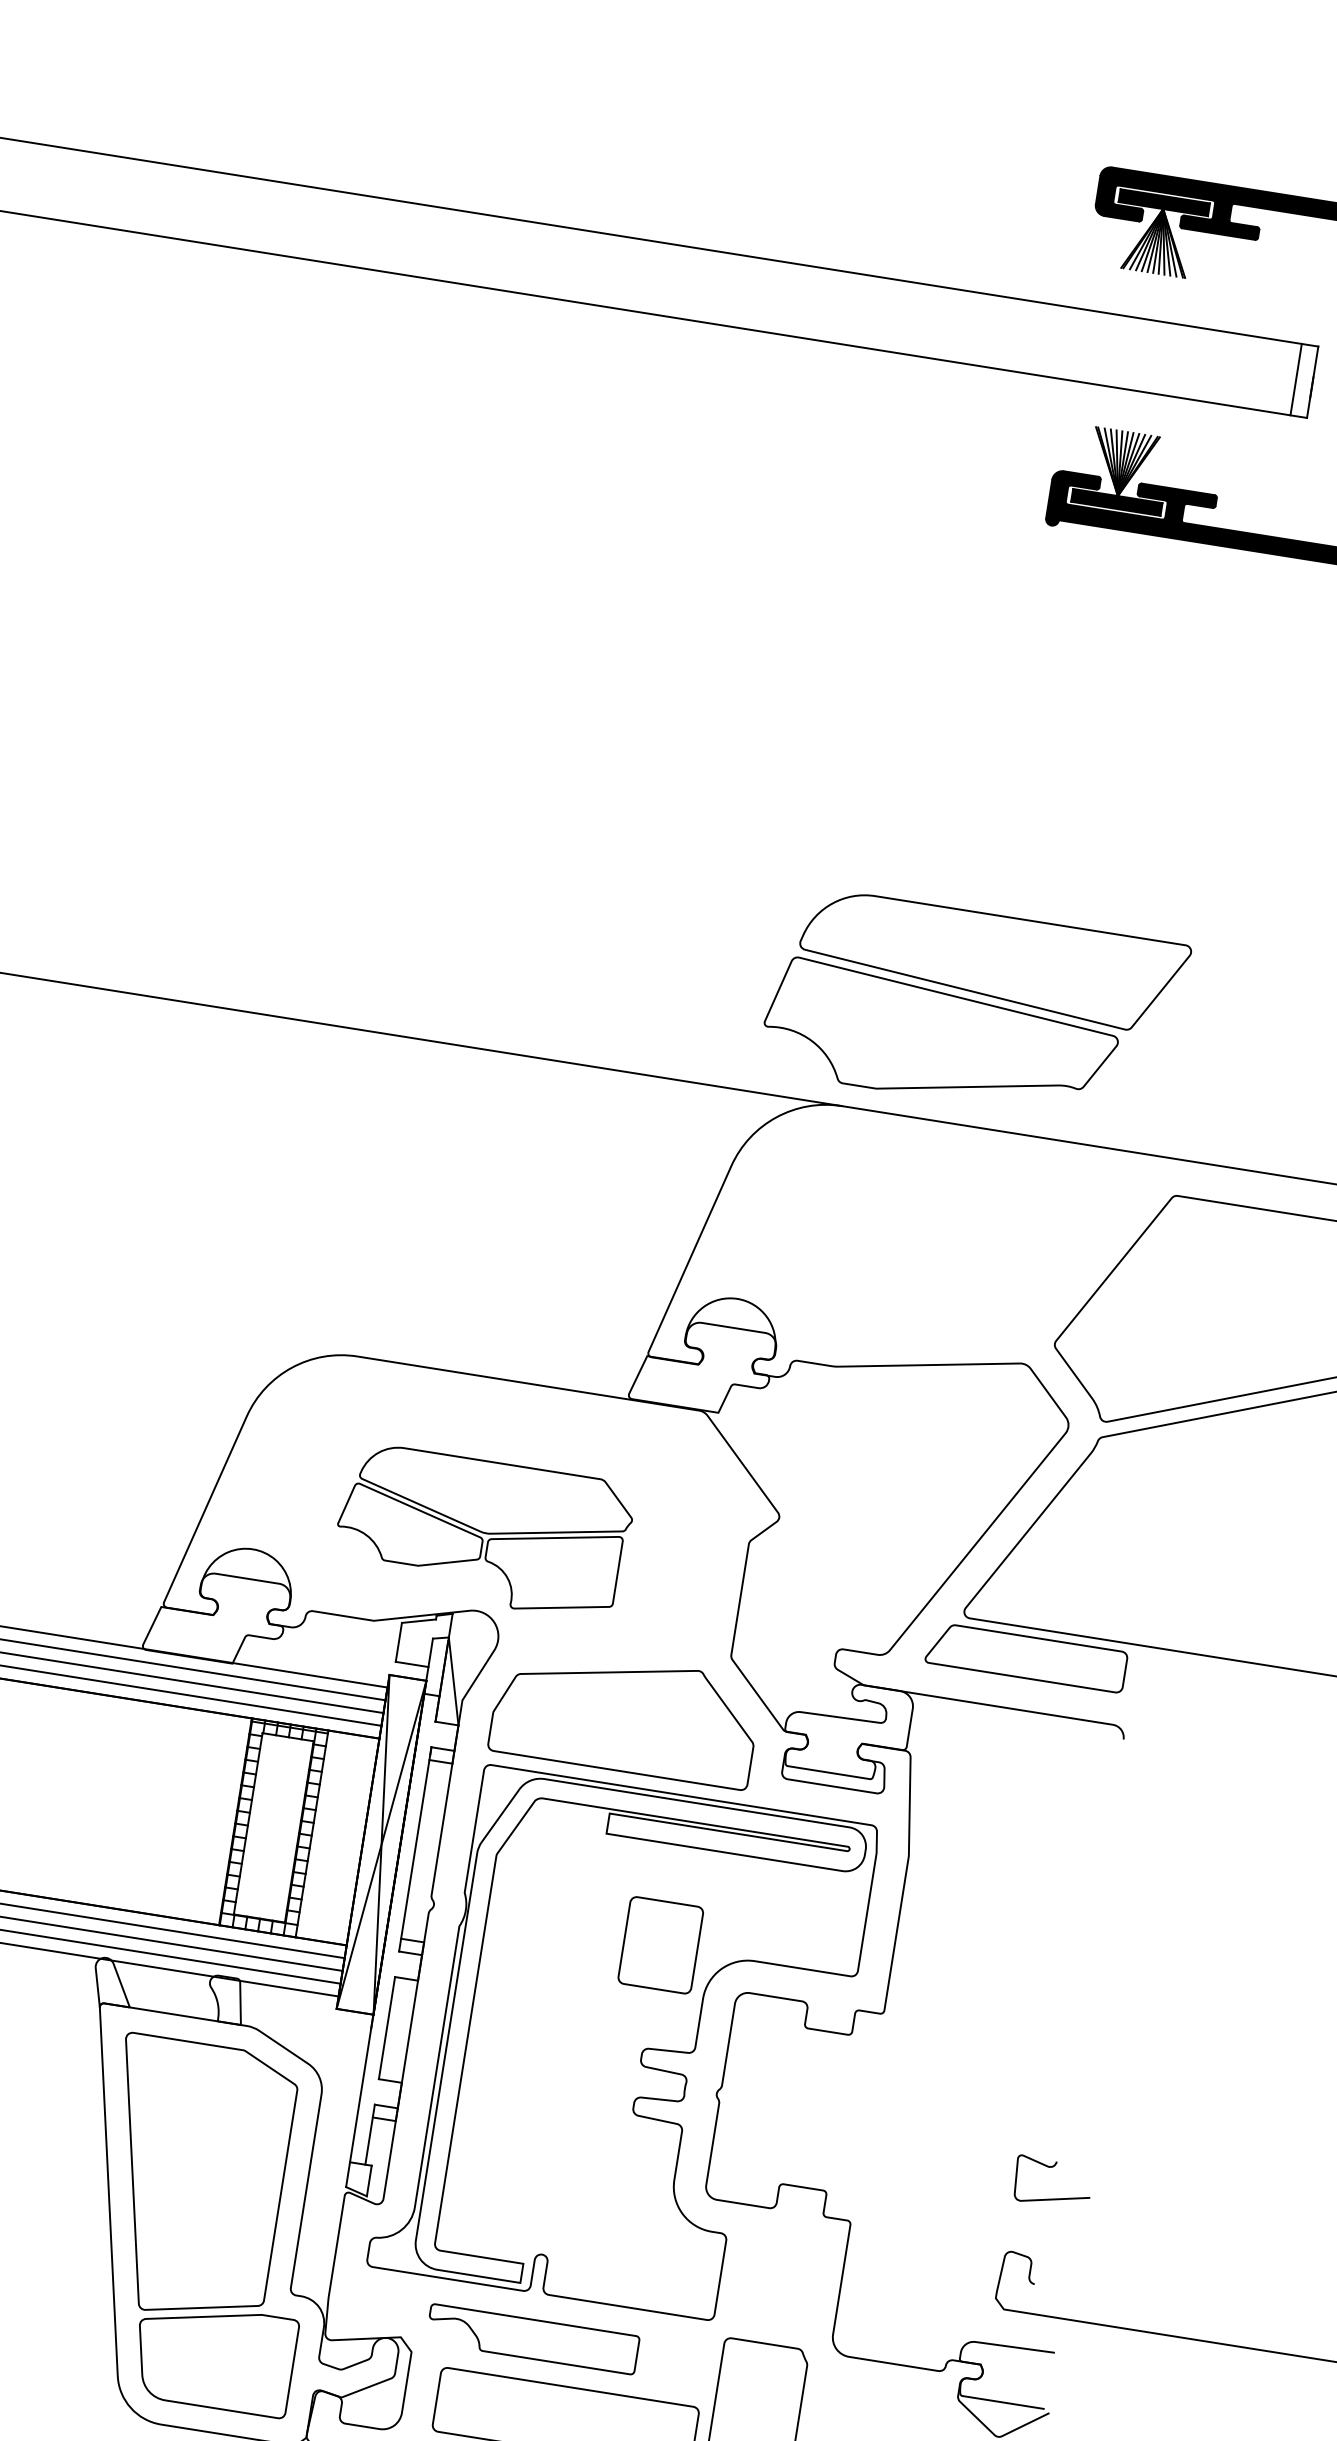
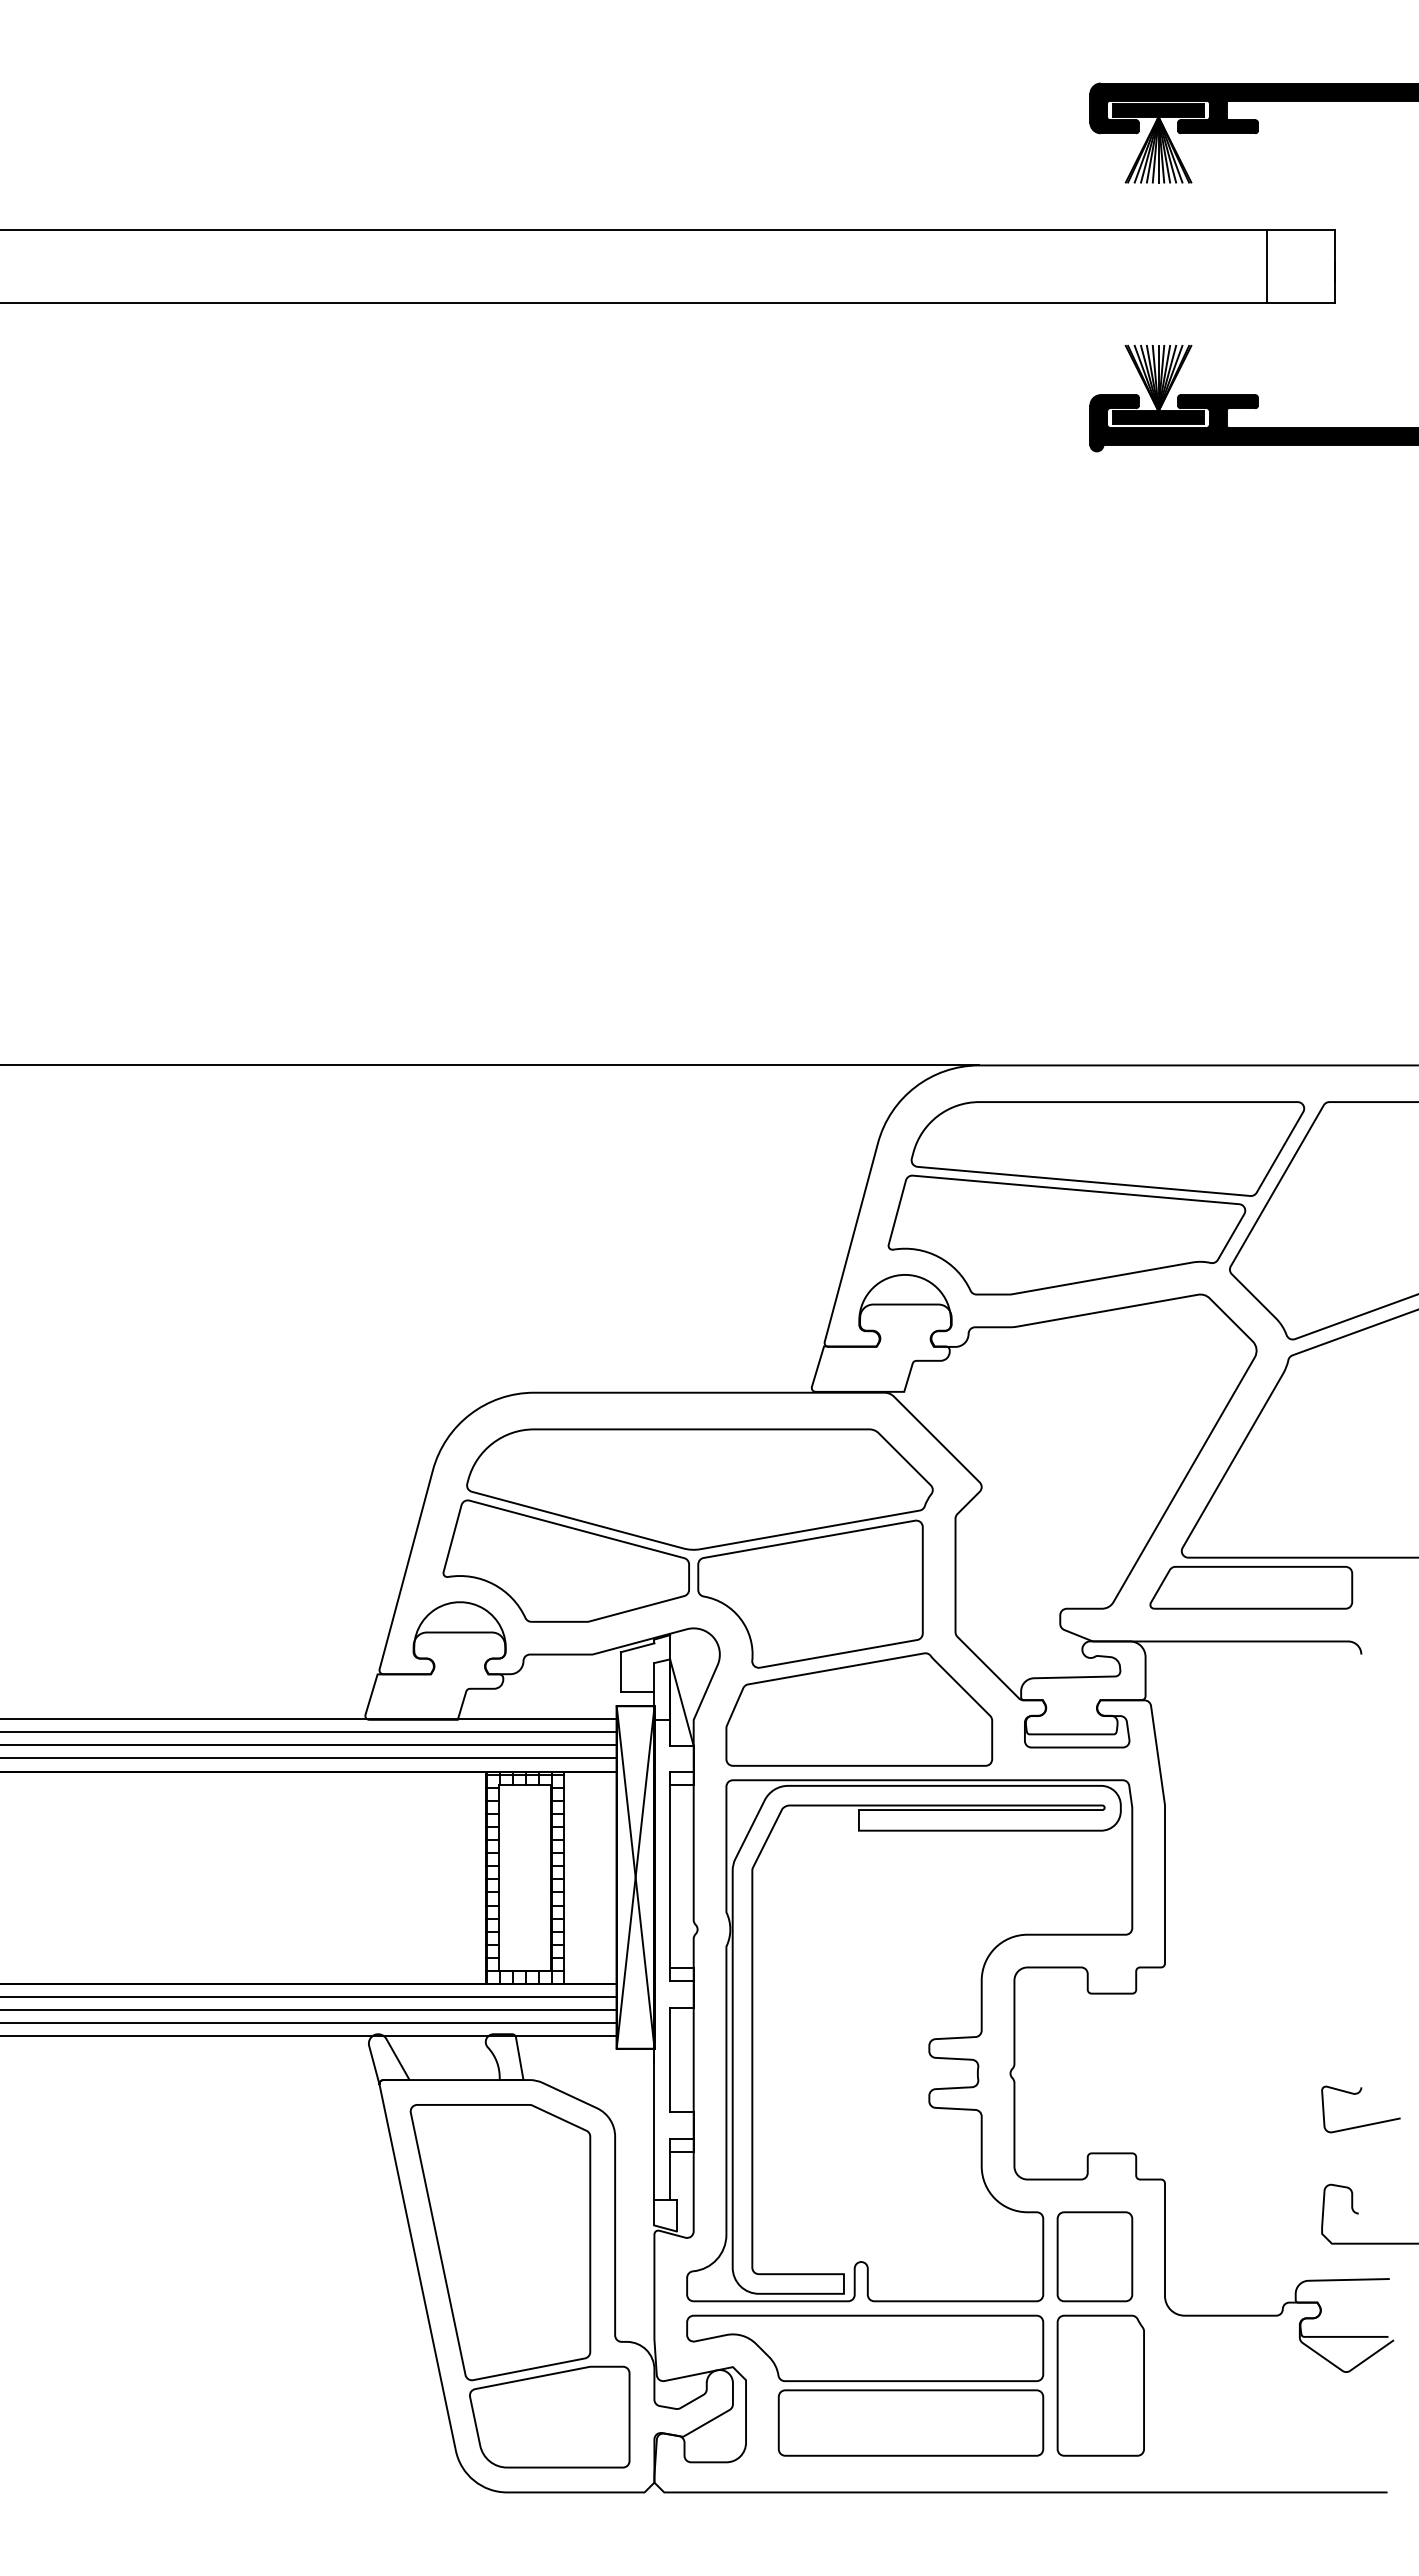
line: (1296, 379) -> (1266, 266), moved
part: (974, 1008) -> (1096, 1198), moved
part: (482, 1532) -> (687, 1548), size x1.67
part: (660, 1944) -> (1094, 2256), moved
part: (533, 2338) -> (865, 2347), size x1.67

